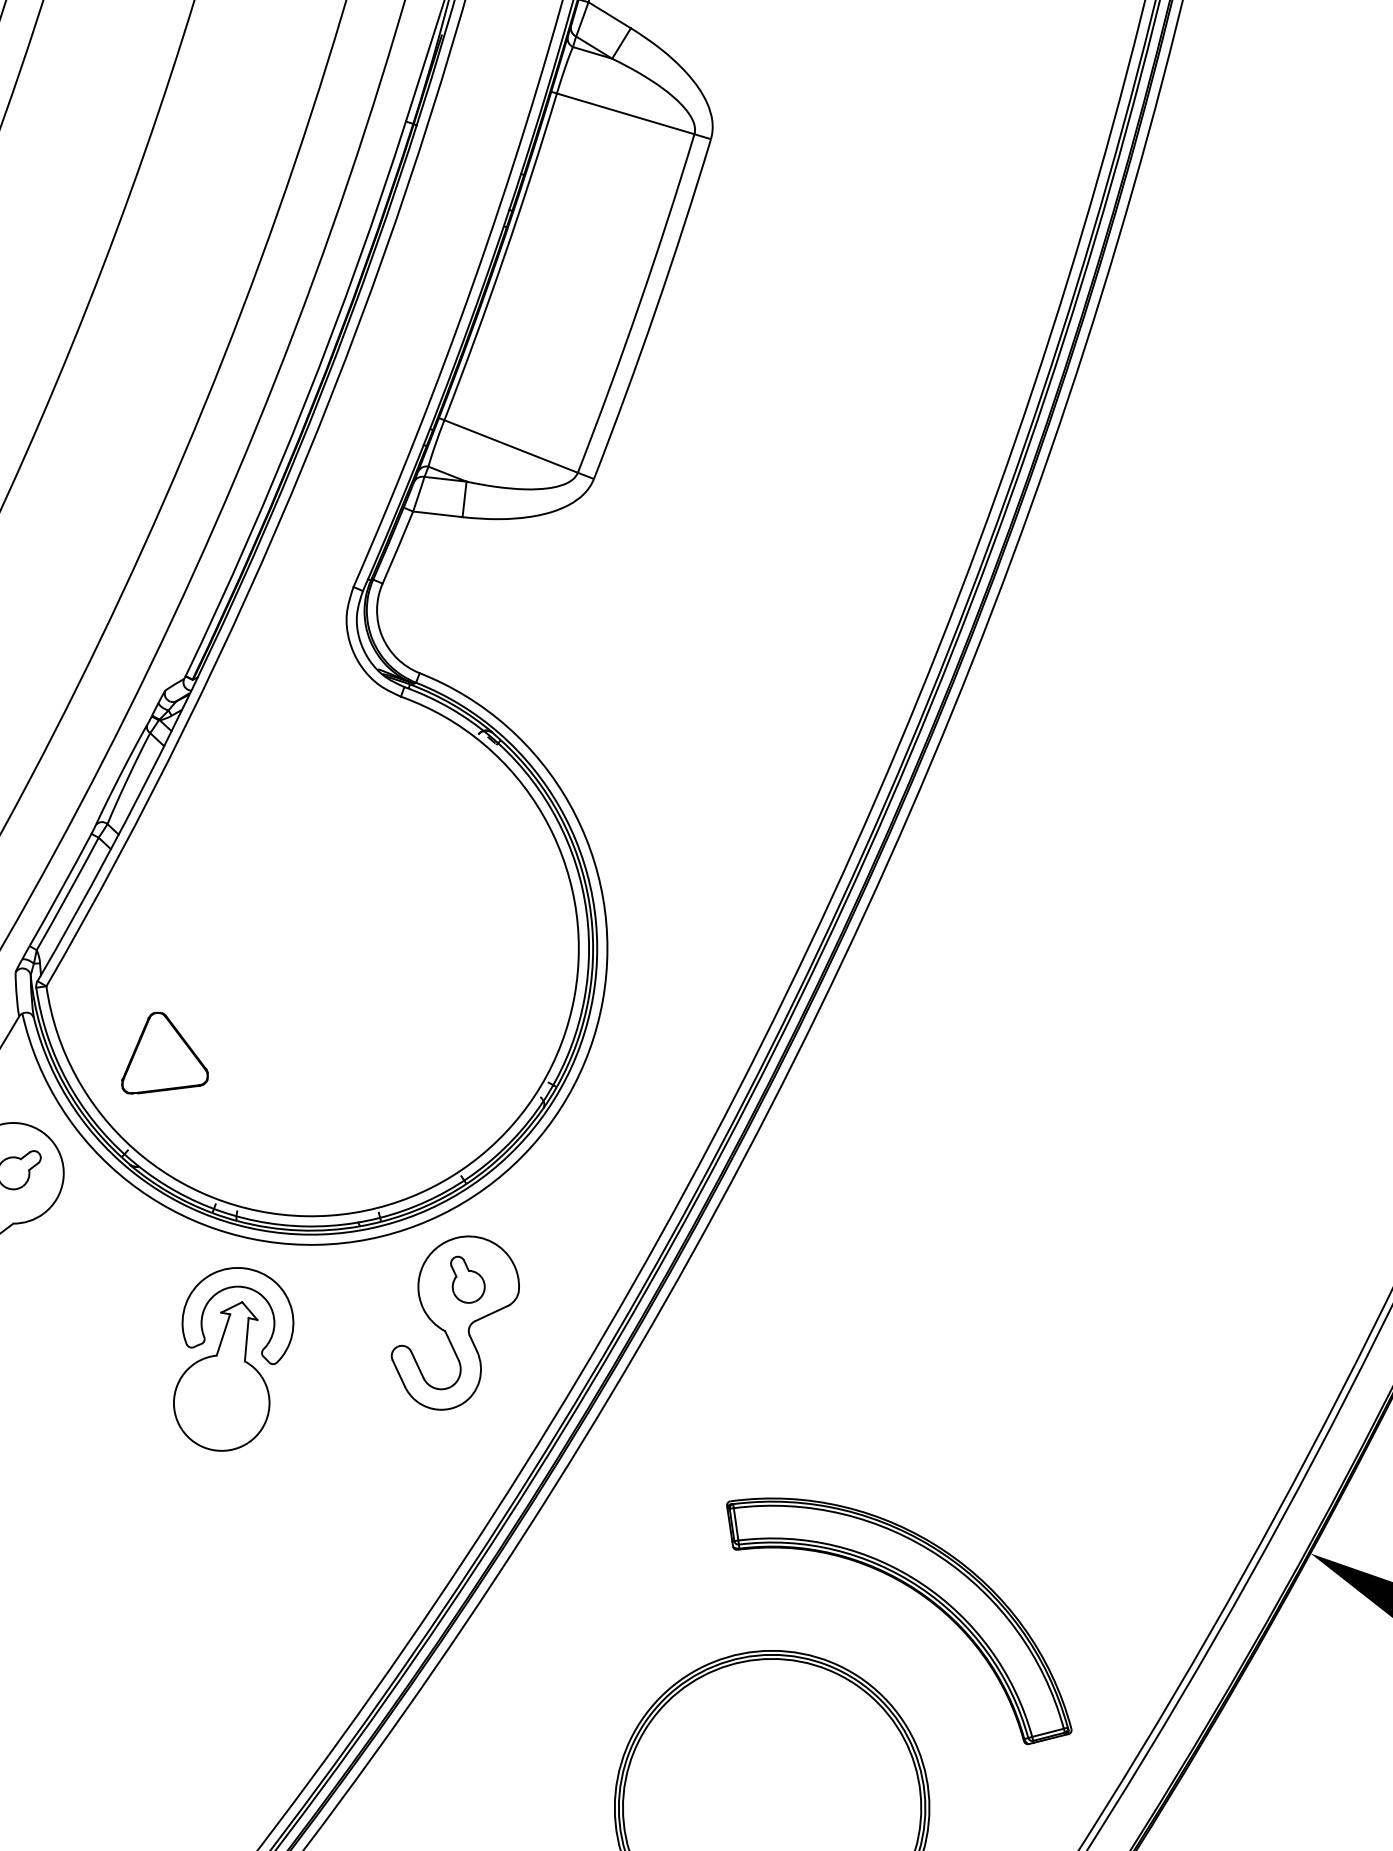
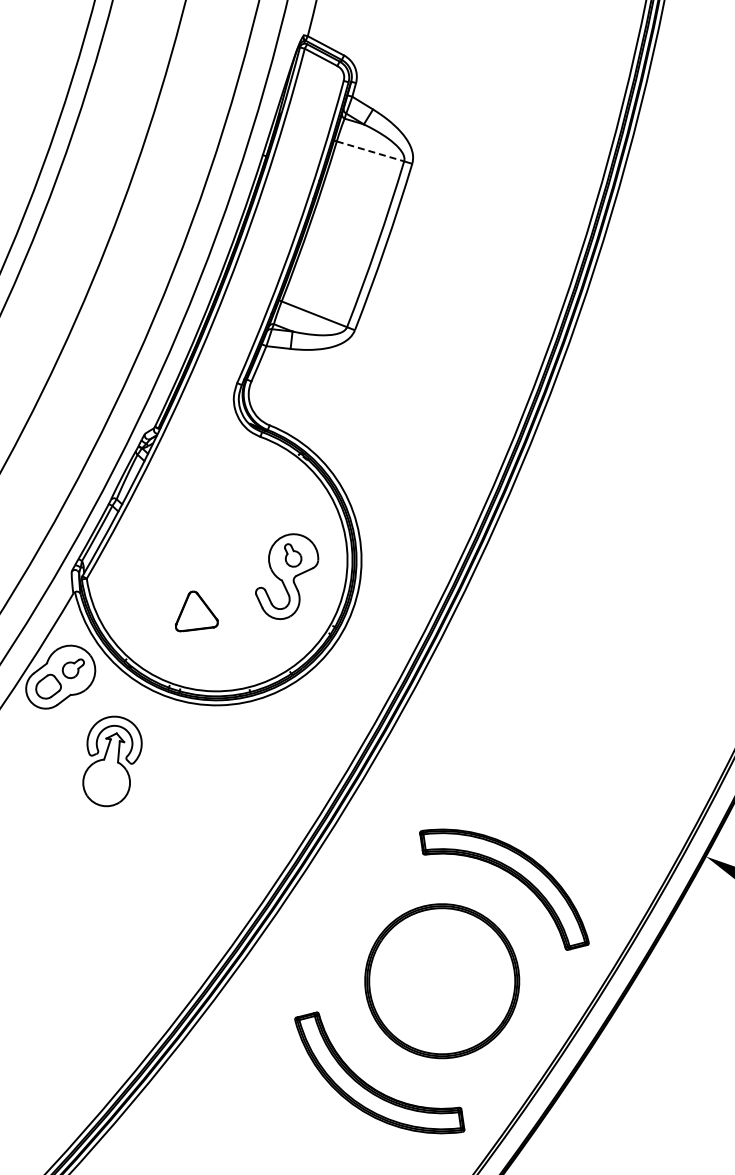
line: (625, 114) -> (370, 151), solid -> dashed
part: (164, 1053) -> (196, 611), moved
part: (456, 1322) -> (287, 576), moved
part: (233, 1359) -> (112, 761), moved

